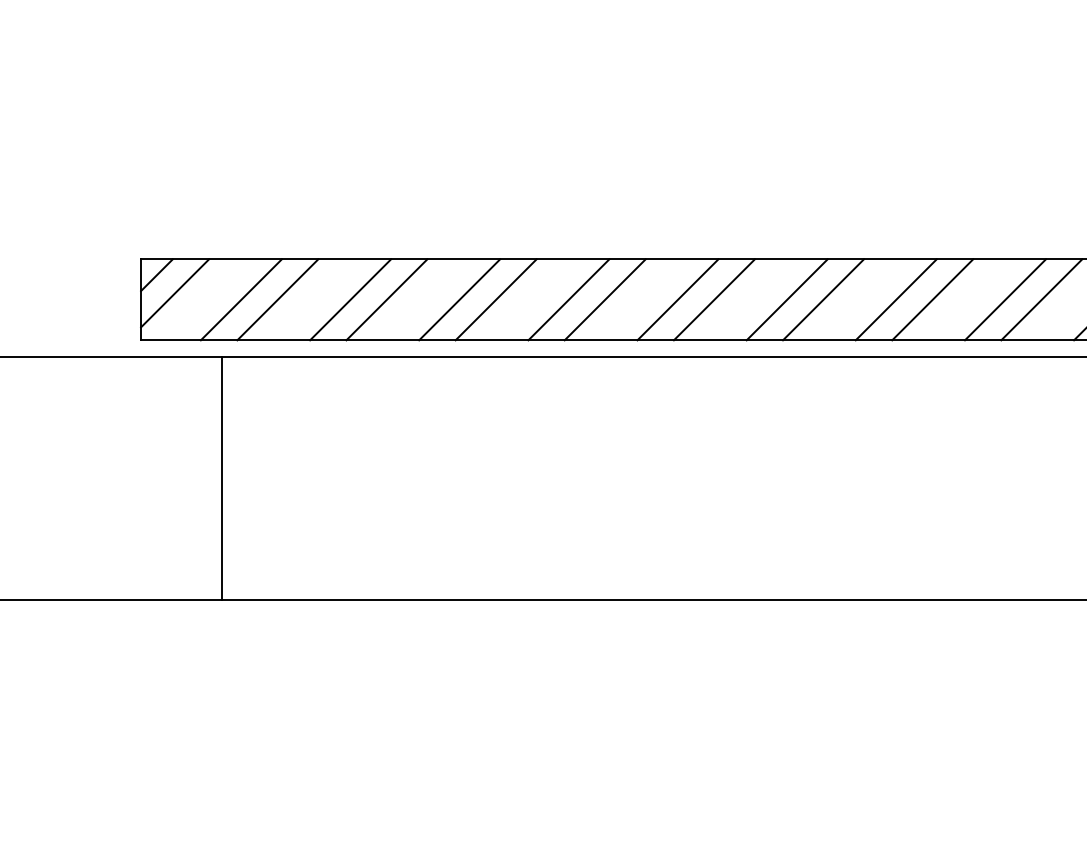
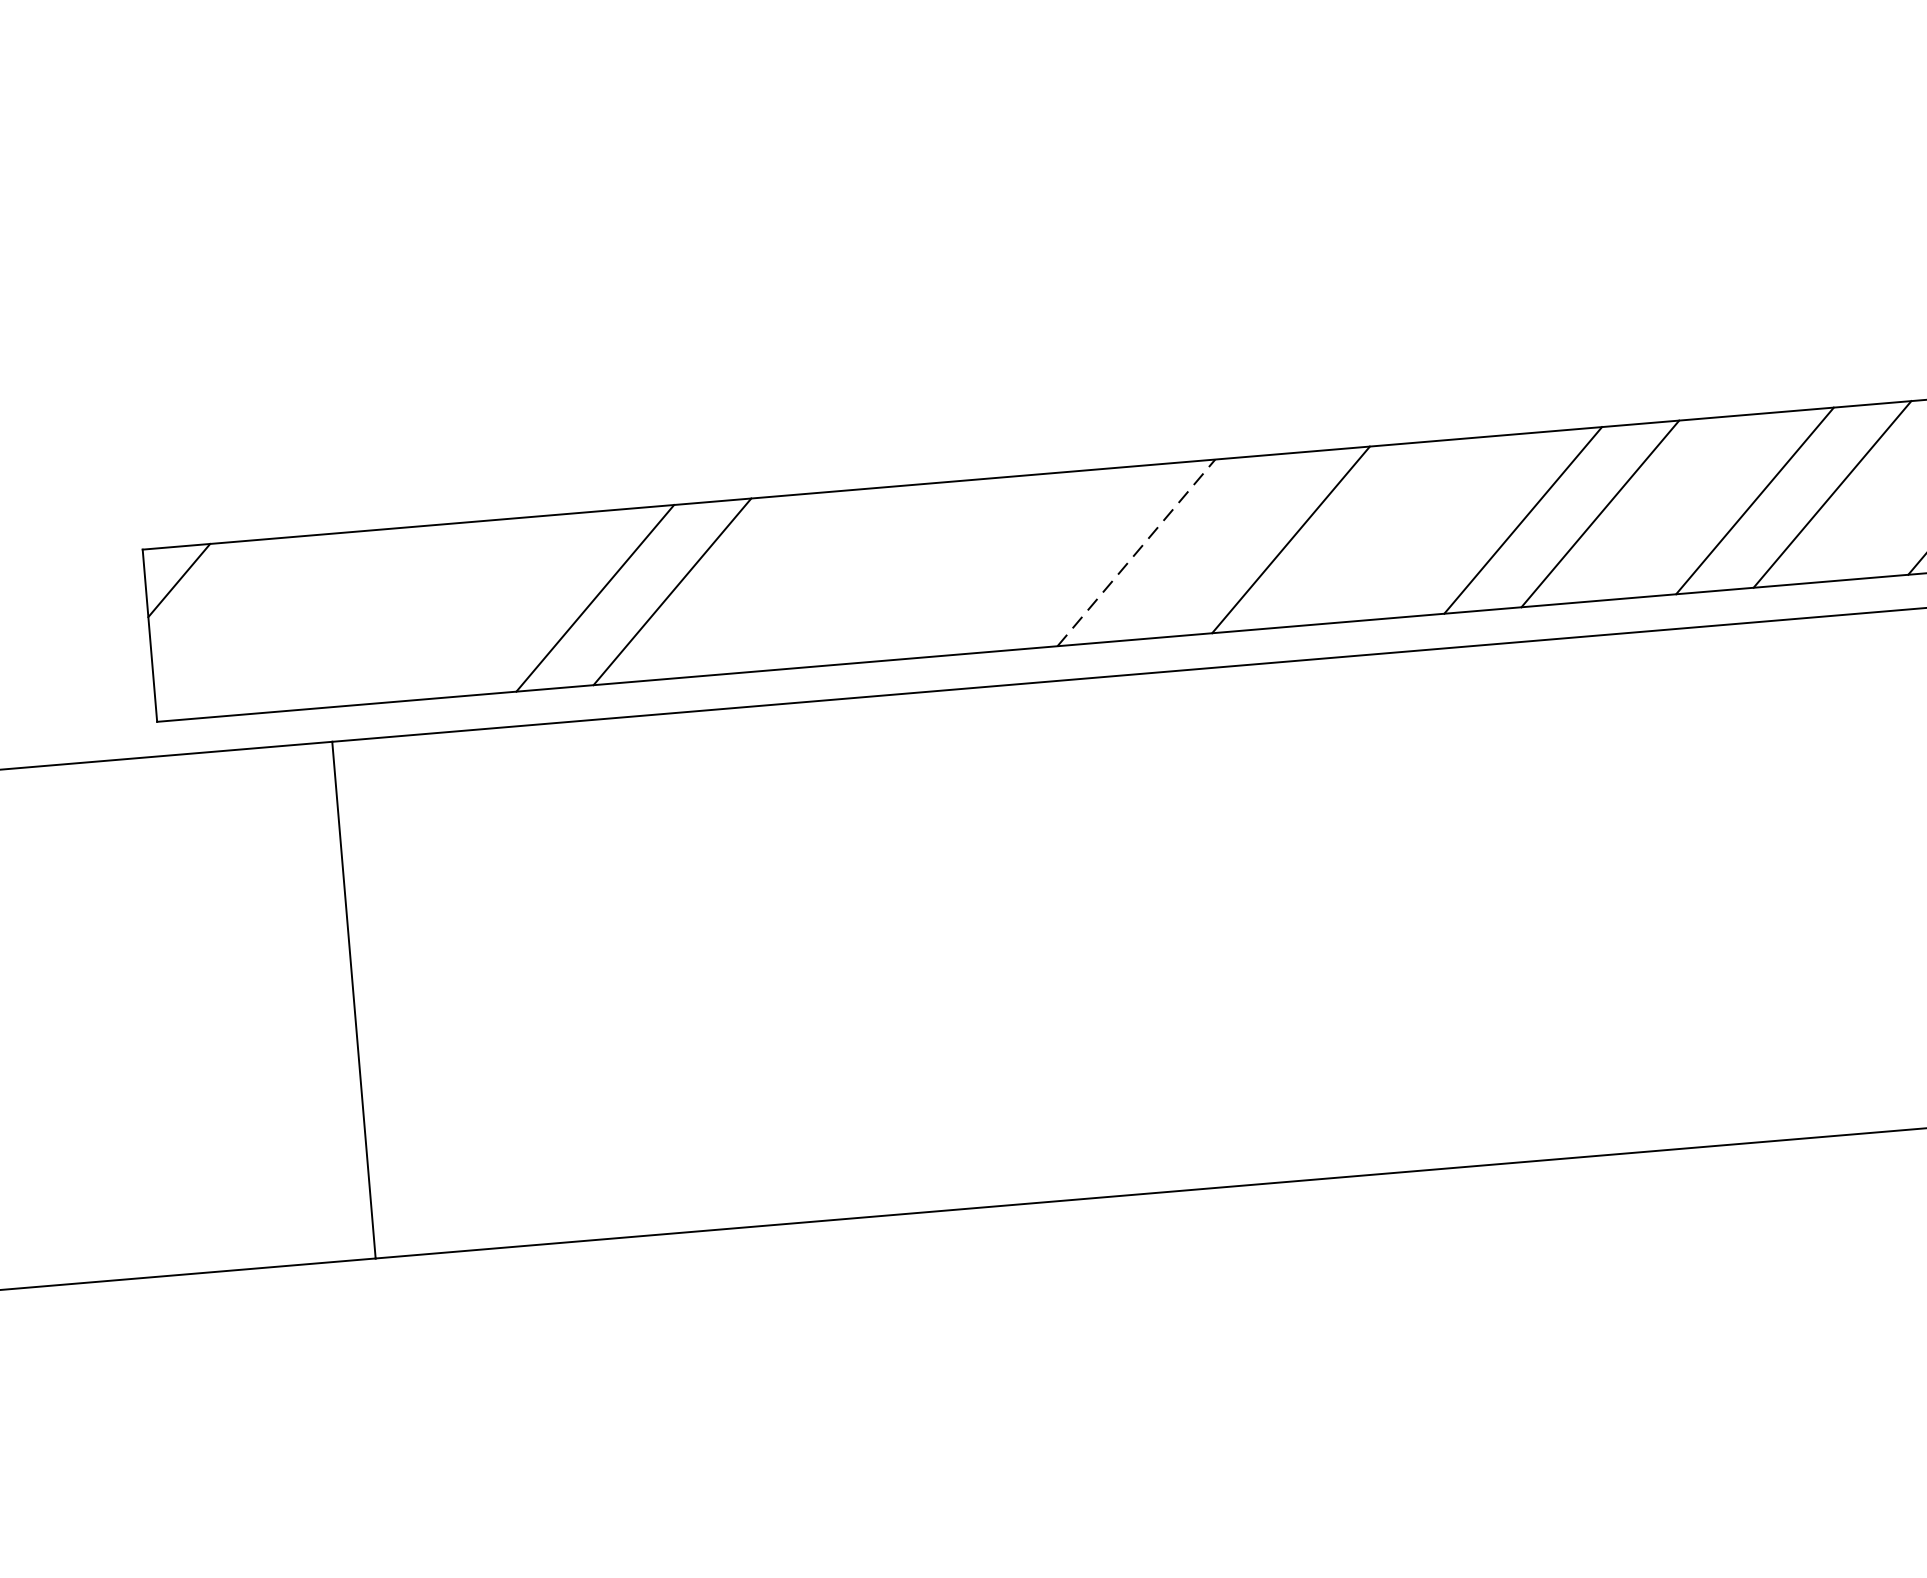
line: (175, 293) -> (221, 616), removed
line: (240, 299) -> (361, 617), removed
line: (277, 299) -> (439, 610), removed
line: (459, 299) -> (826, 578), removed
line: (495, 299) -> (903, 571), removed
line: (568, 299) -> (1058, 558), removed
line: (605, 299) -> (1136, 552), solid -> dashed
line: (713, 299) -> (1366, 532), removed

